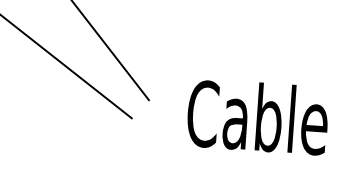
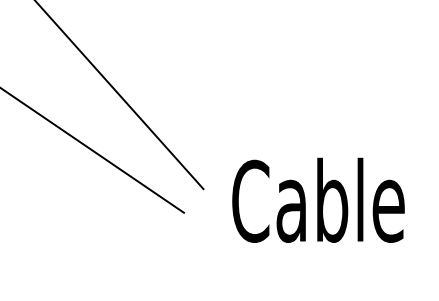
text: (257, 116) -> (318, 199), moved

